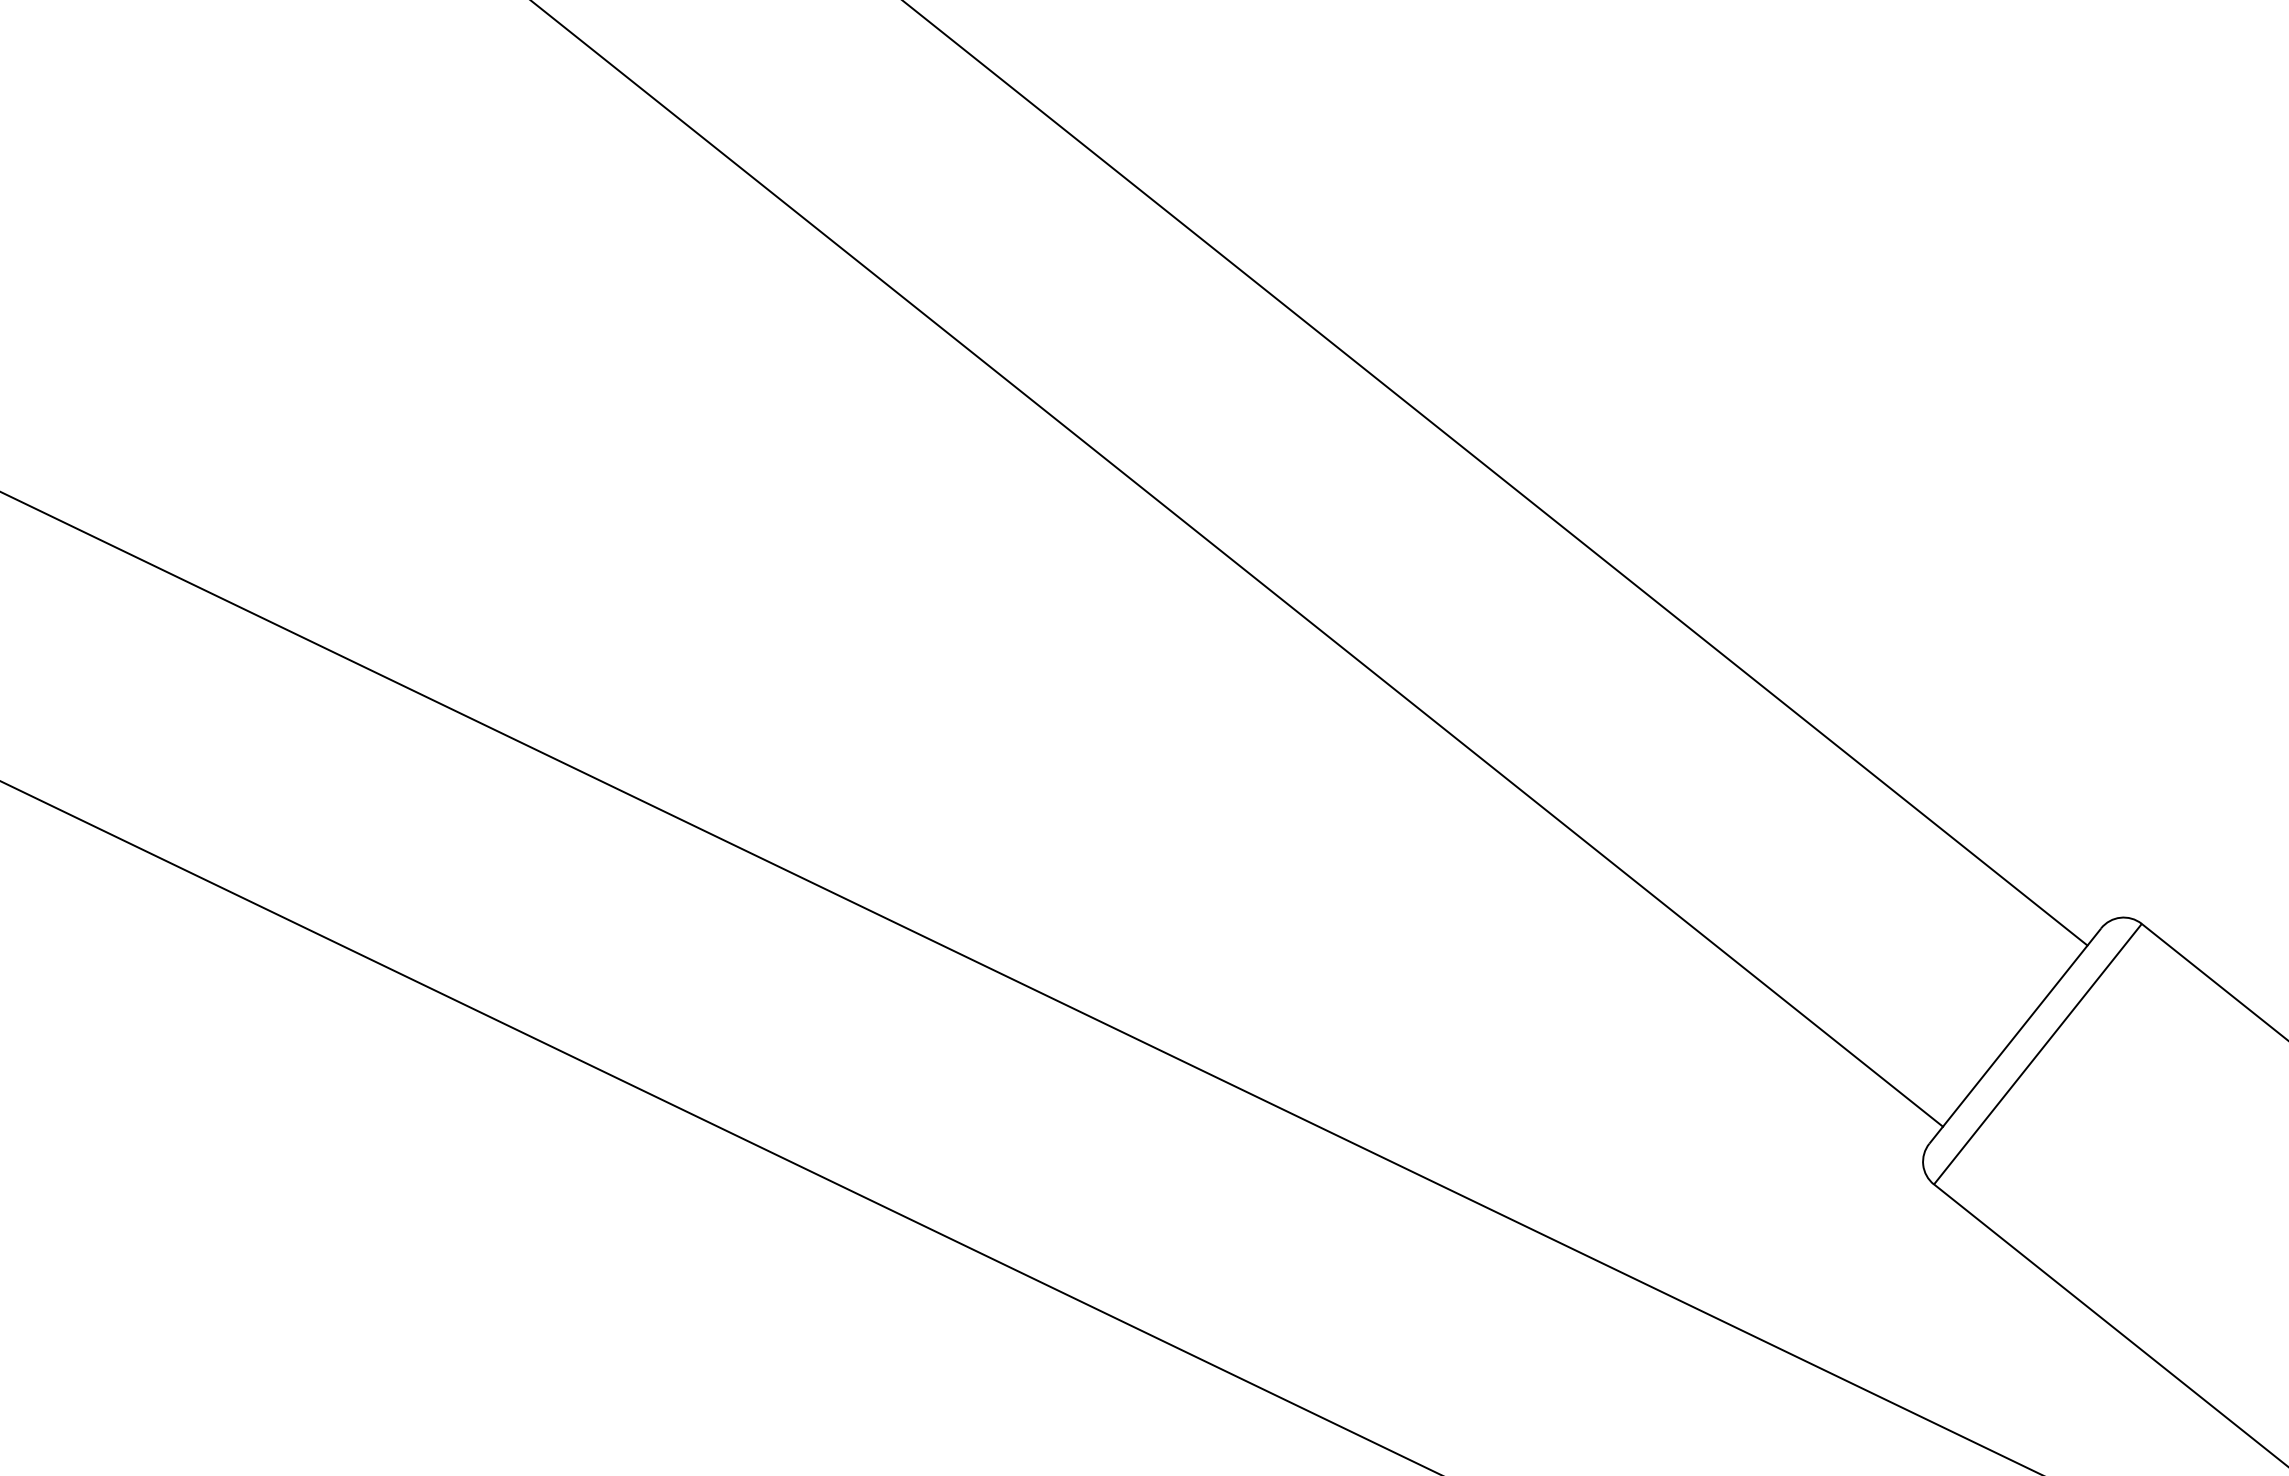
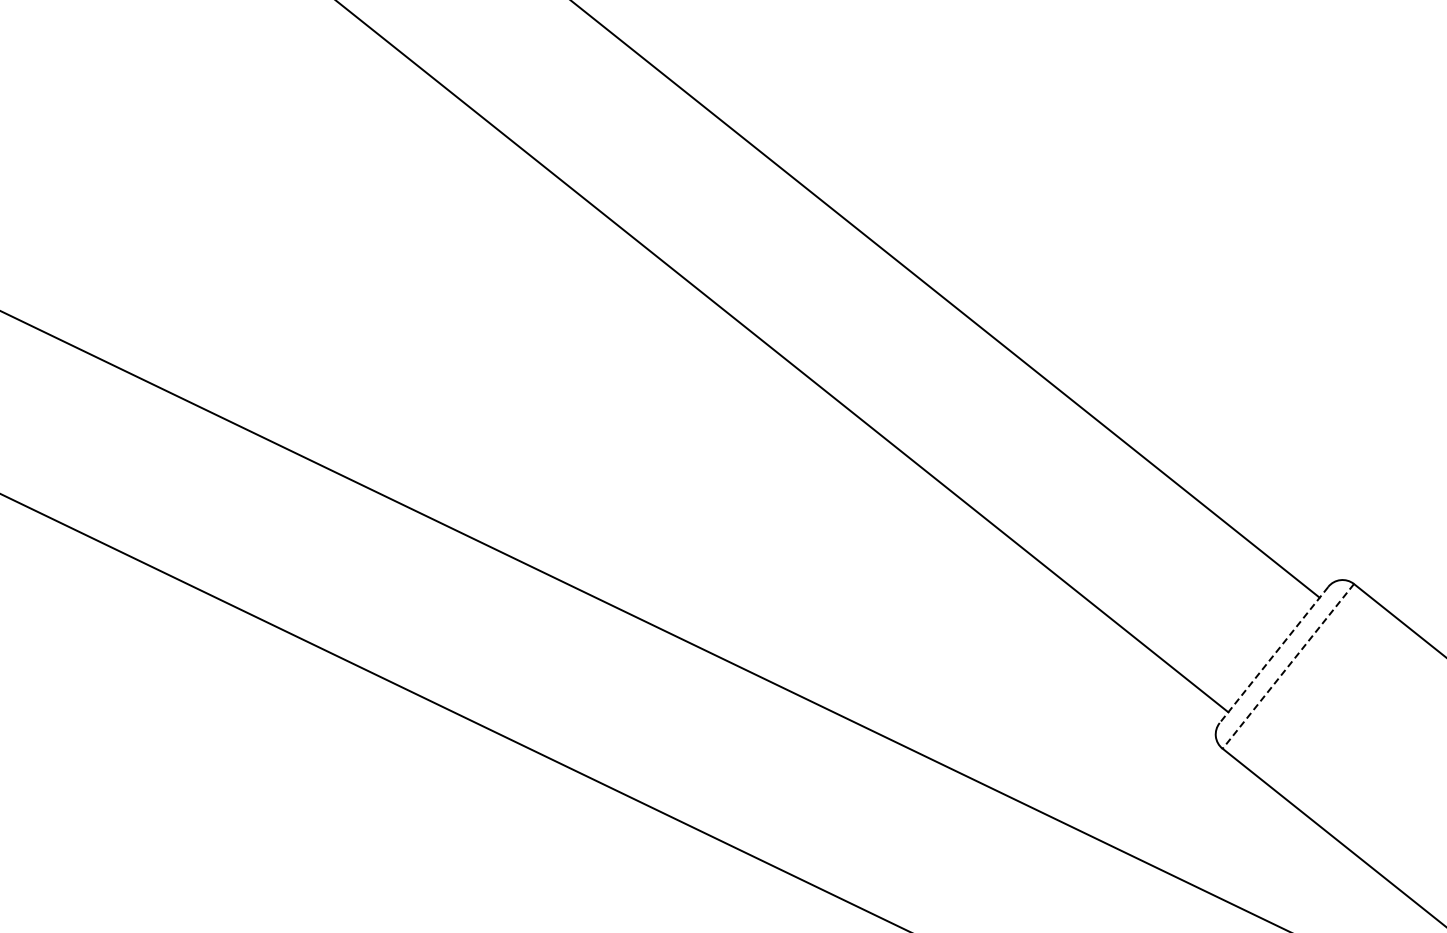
line: (2014, 1036) -> (1273, 655), solid -> dashed
line: (2038, 1054) -> (1288, 666), solid -> dashed

